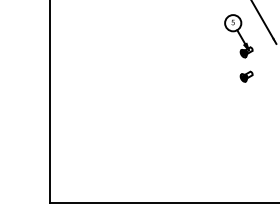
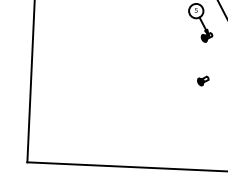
part: (246, 76) -> (203, 80), moved

